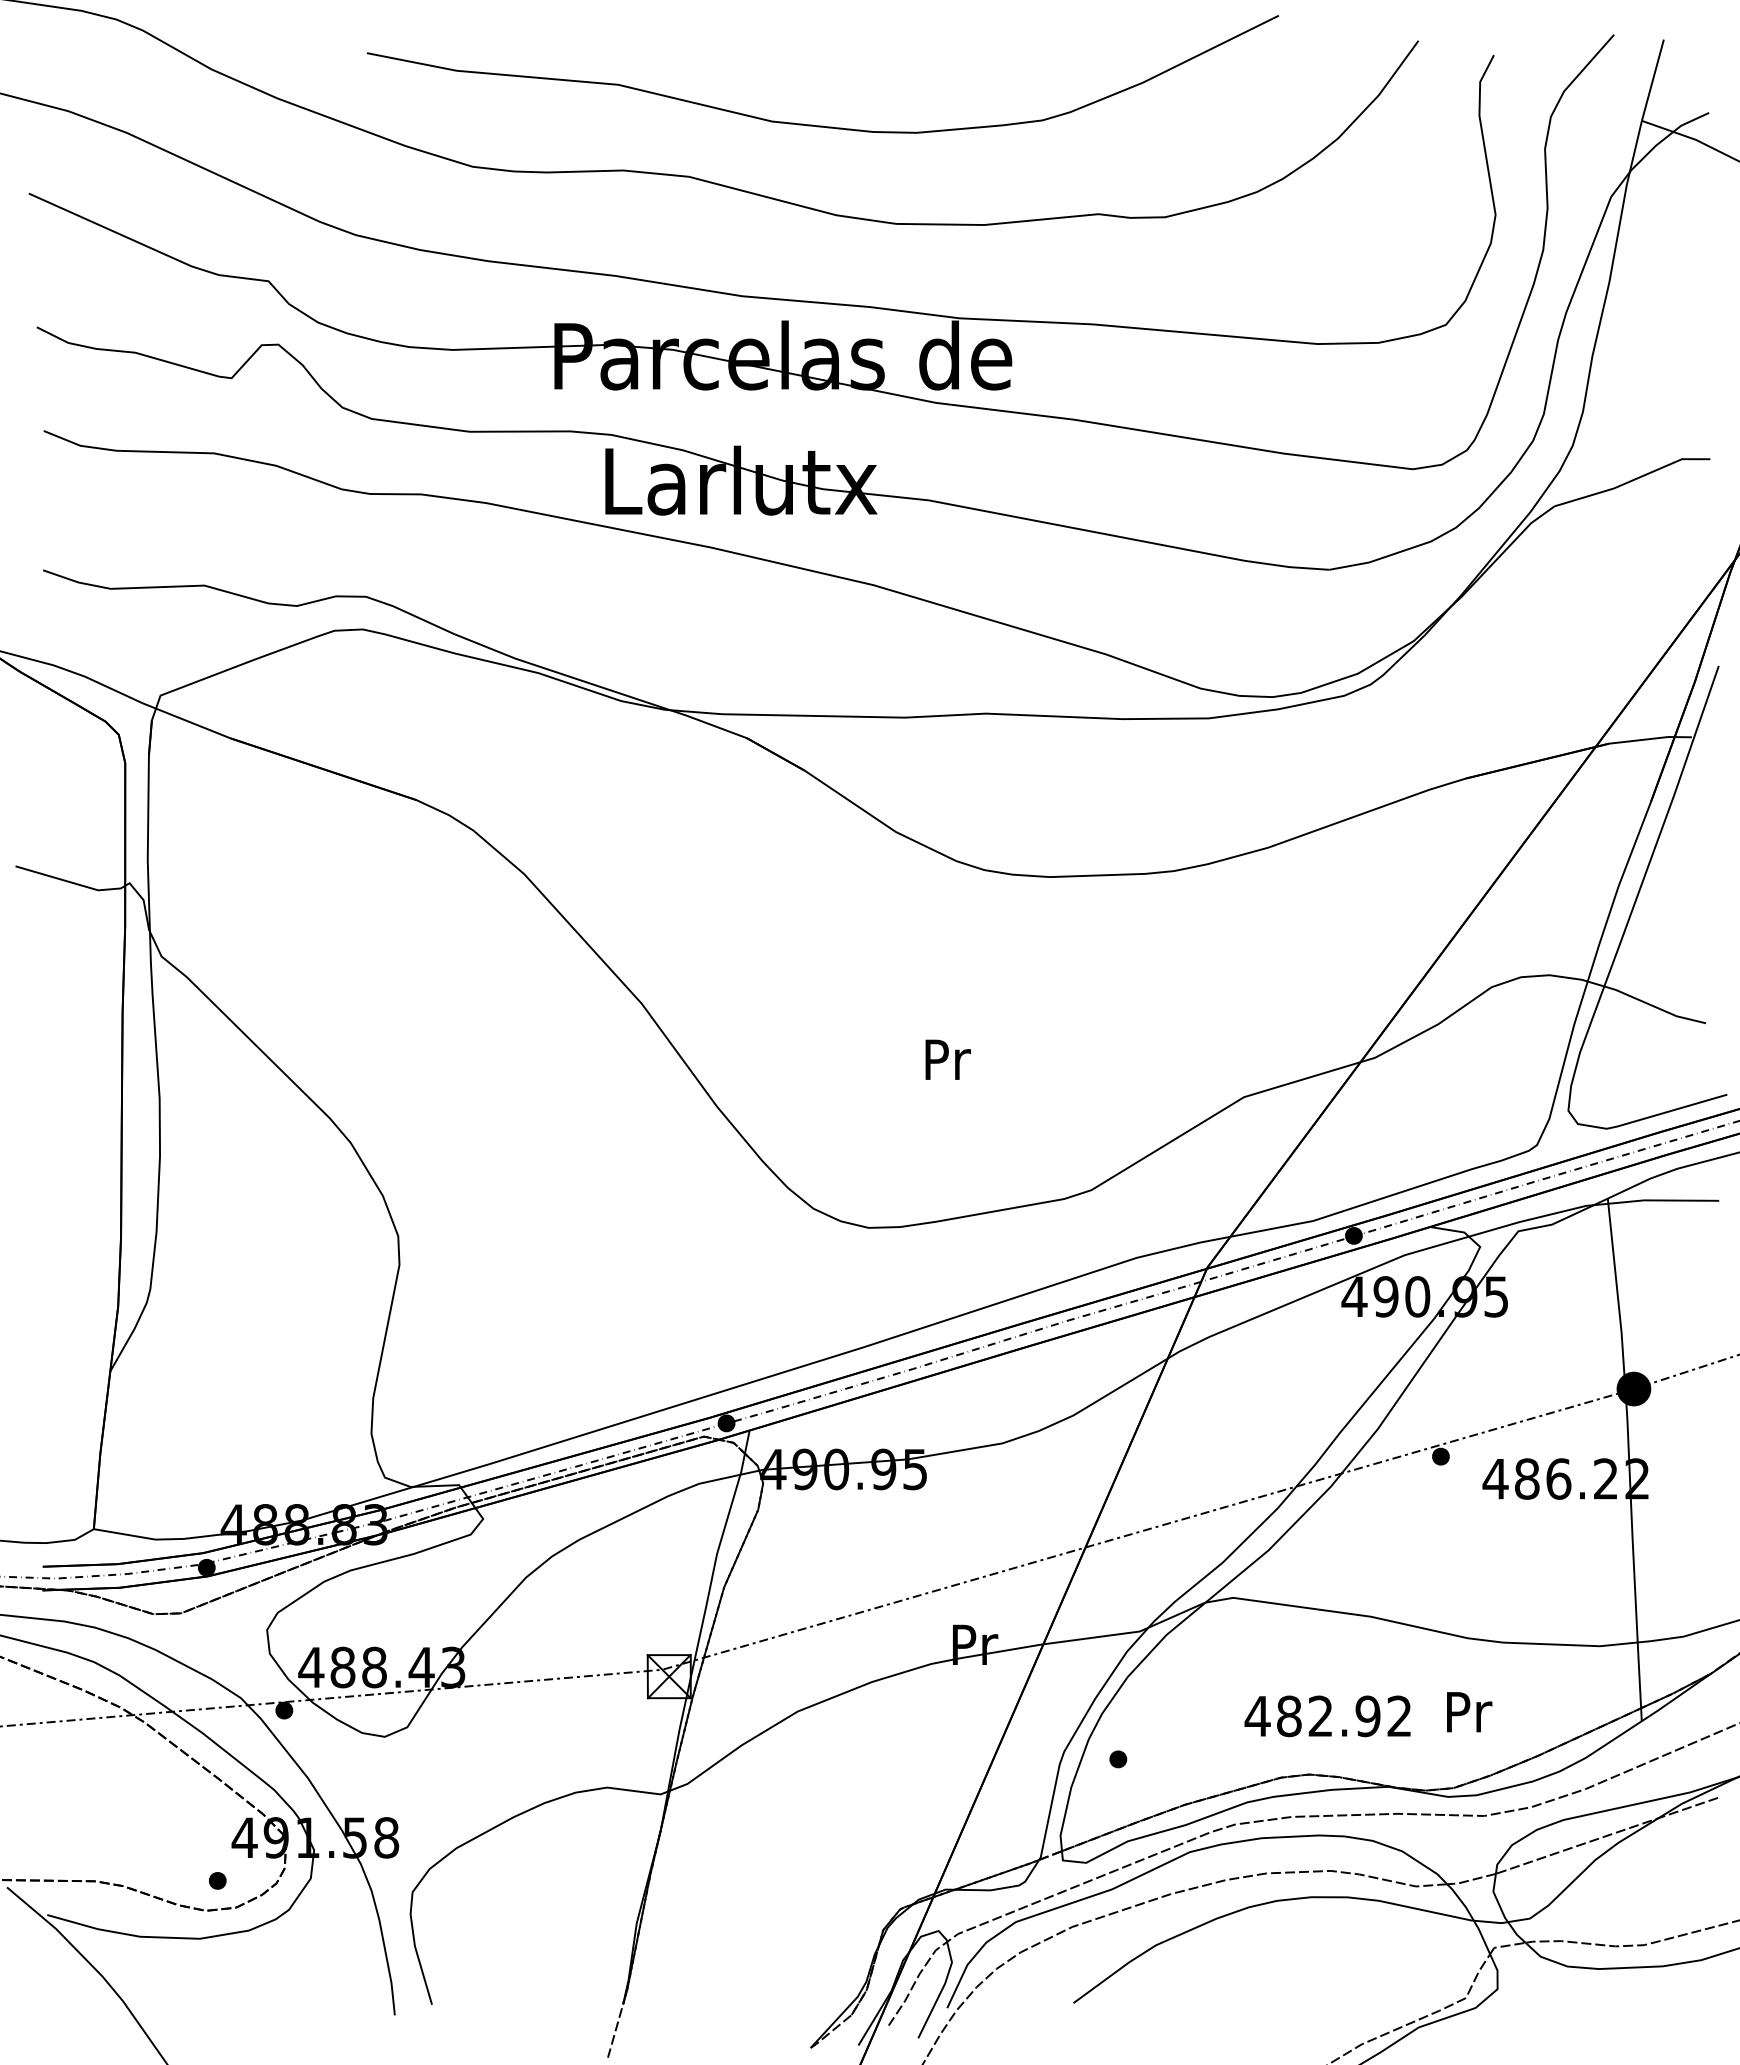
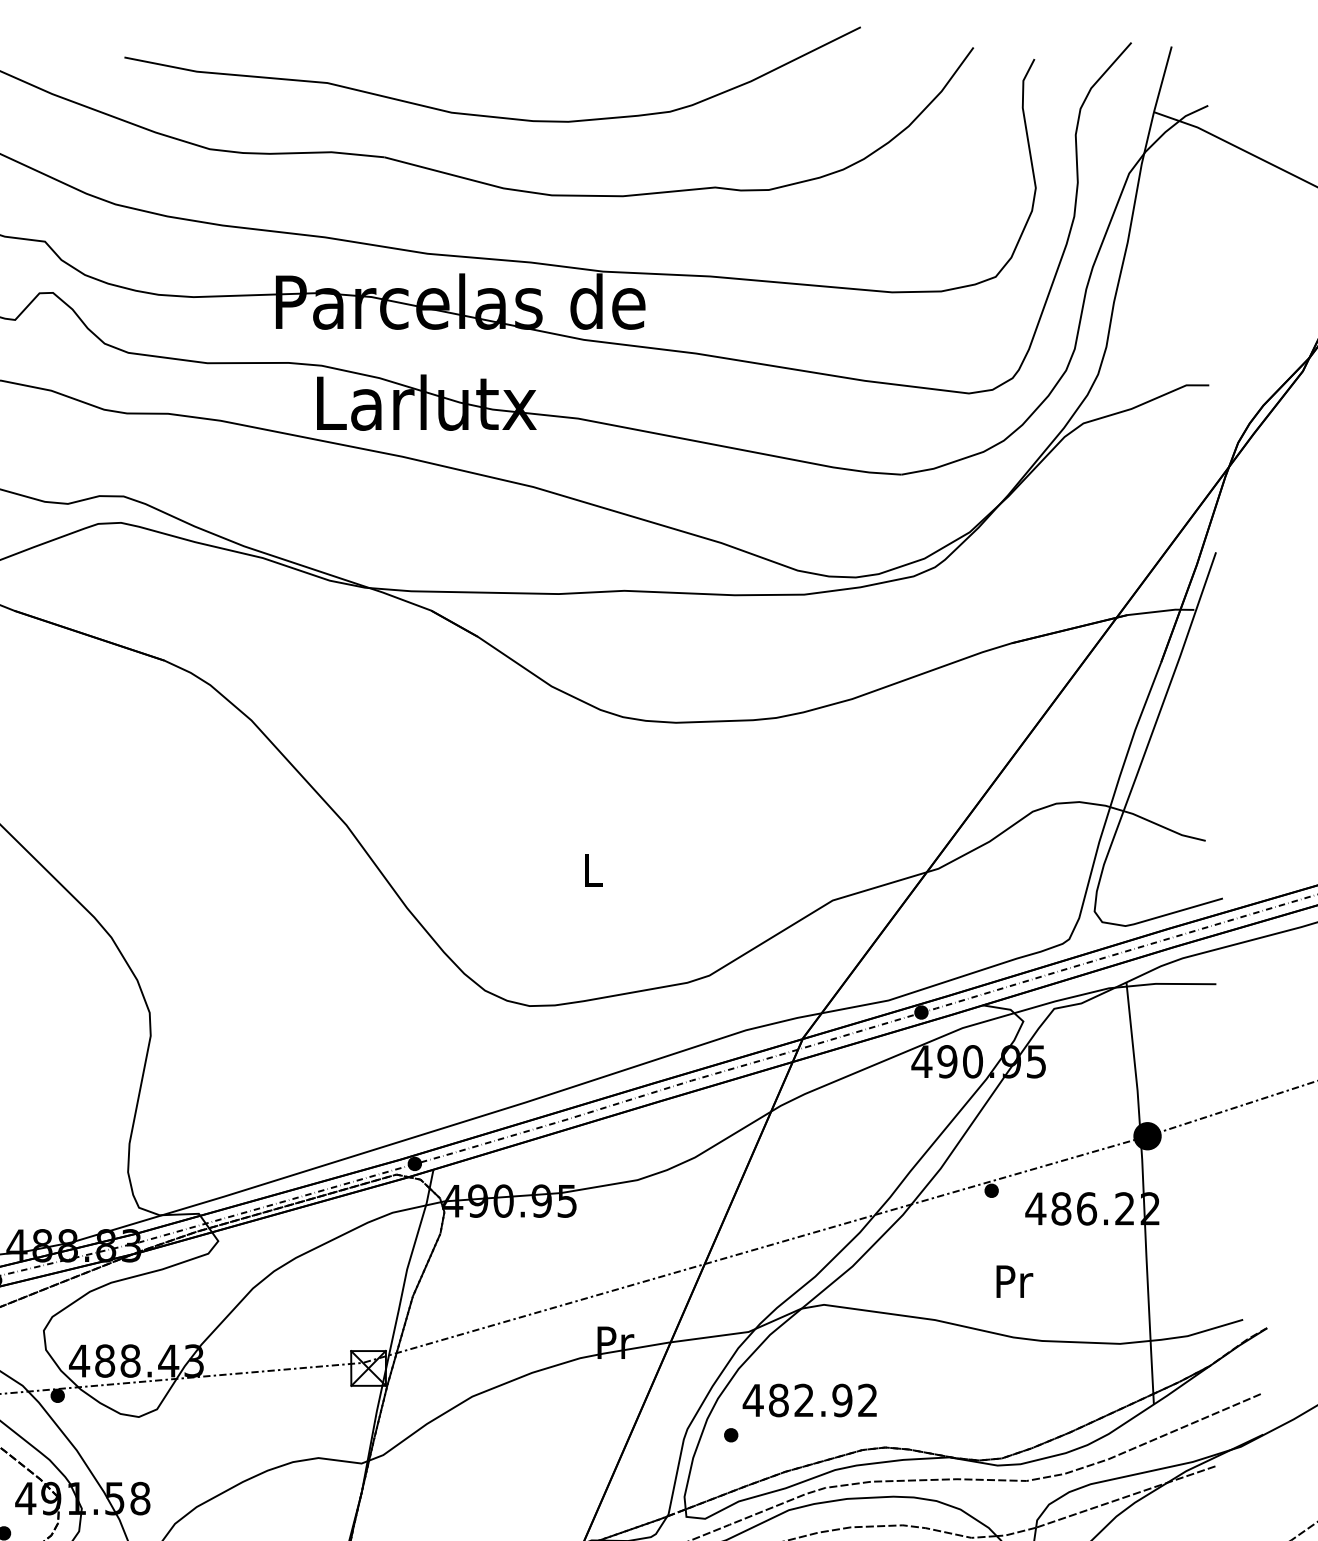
text: (947, 1059) -> (593, 870), Pr -> L
text: (1469, 1712) -> (1014, 1281), moved
text: (1327, 1716) -> (809, 1400), moved

